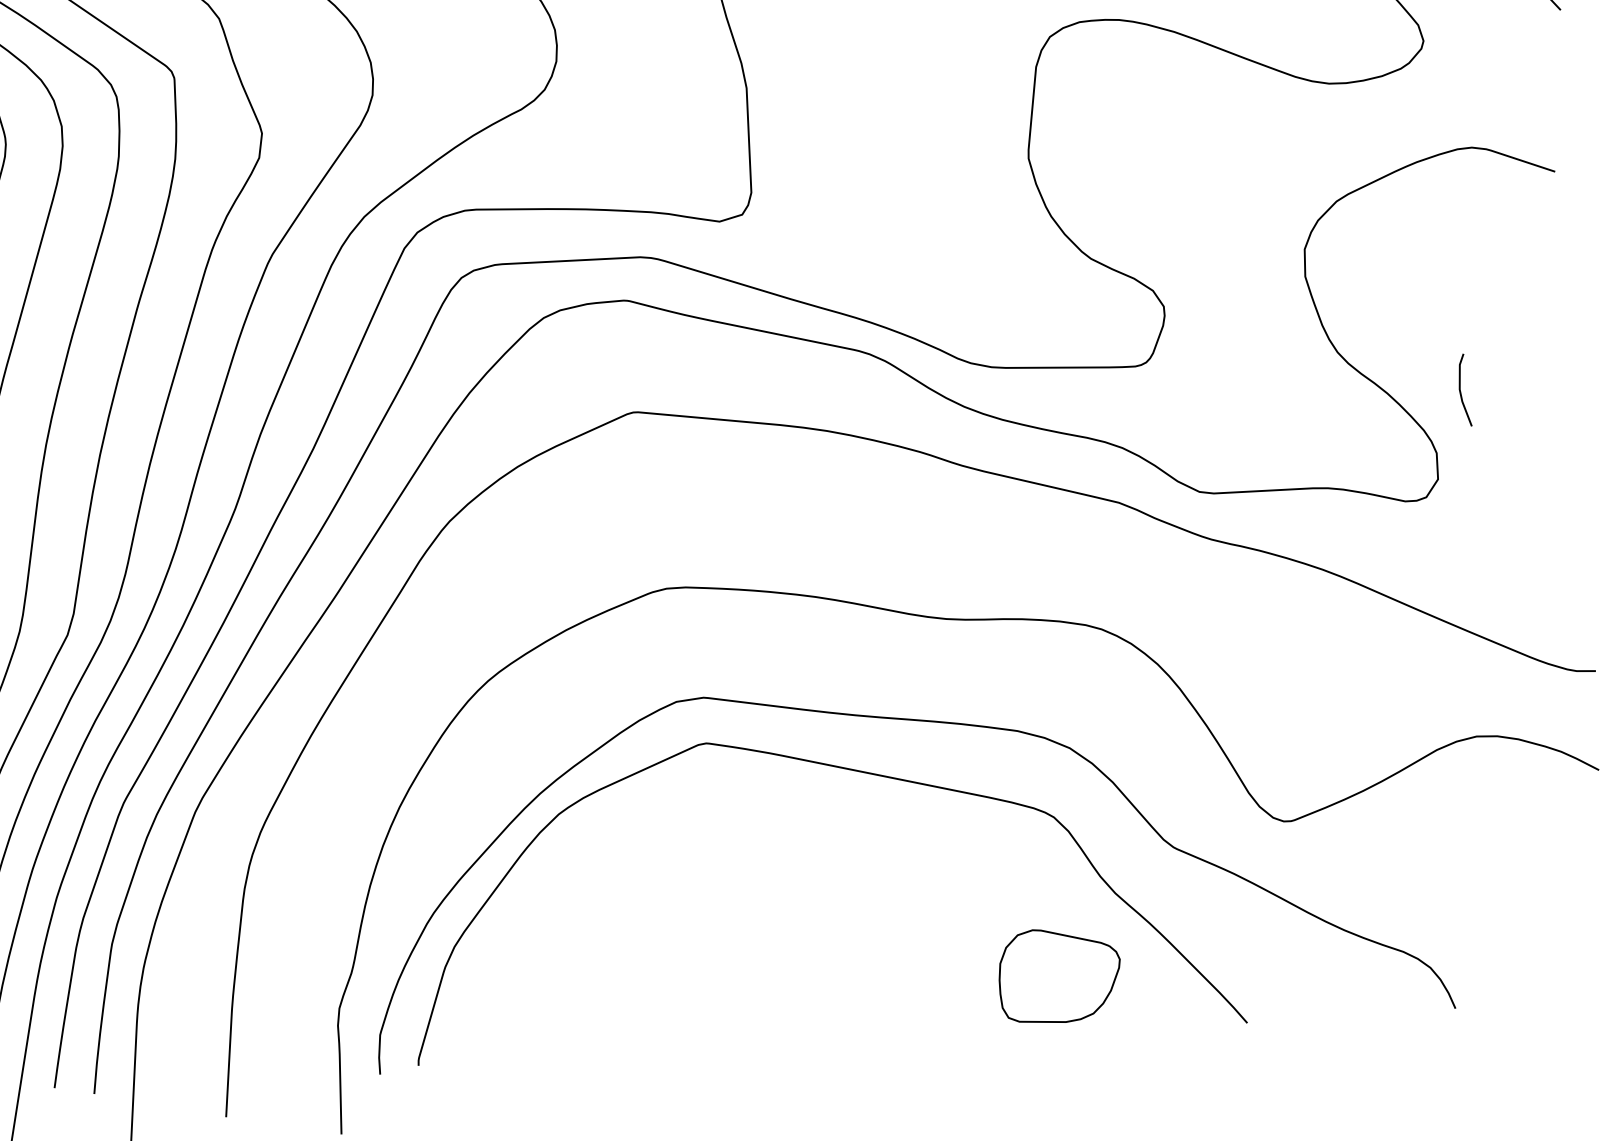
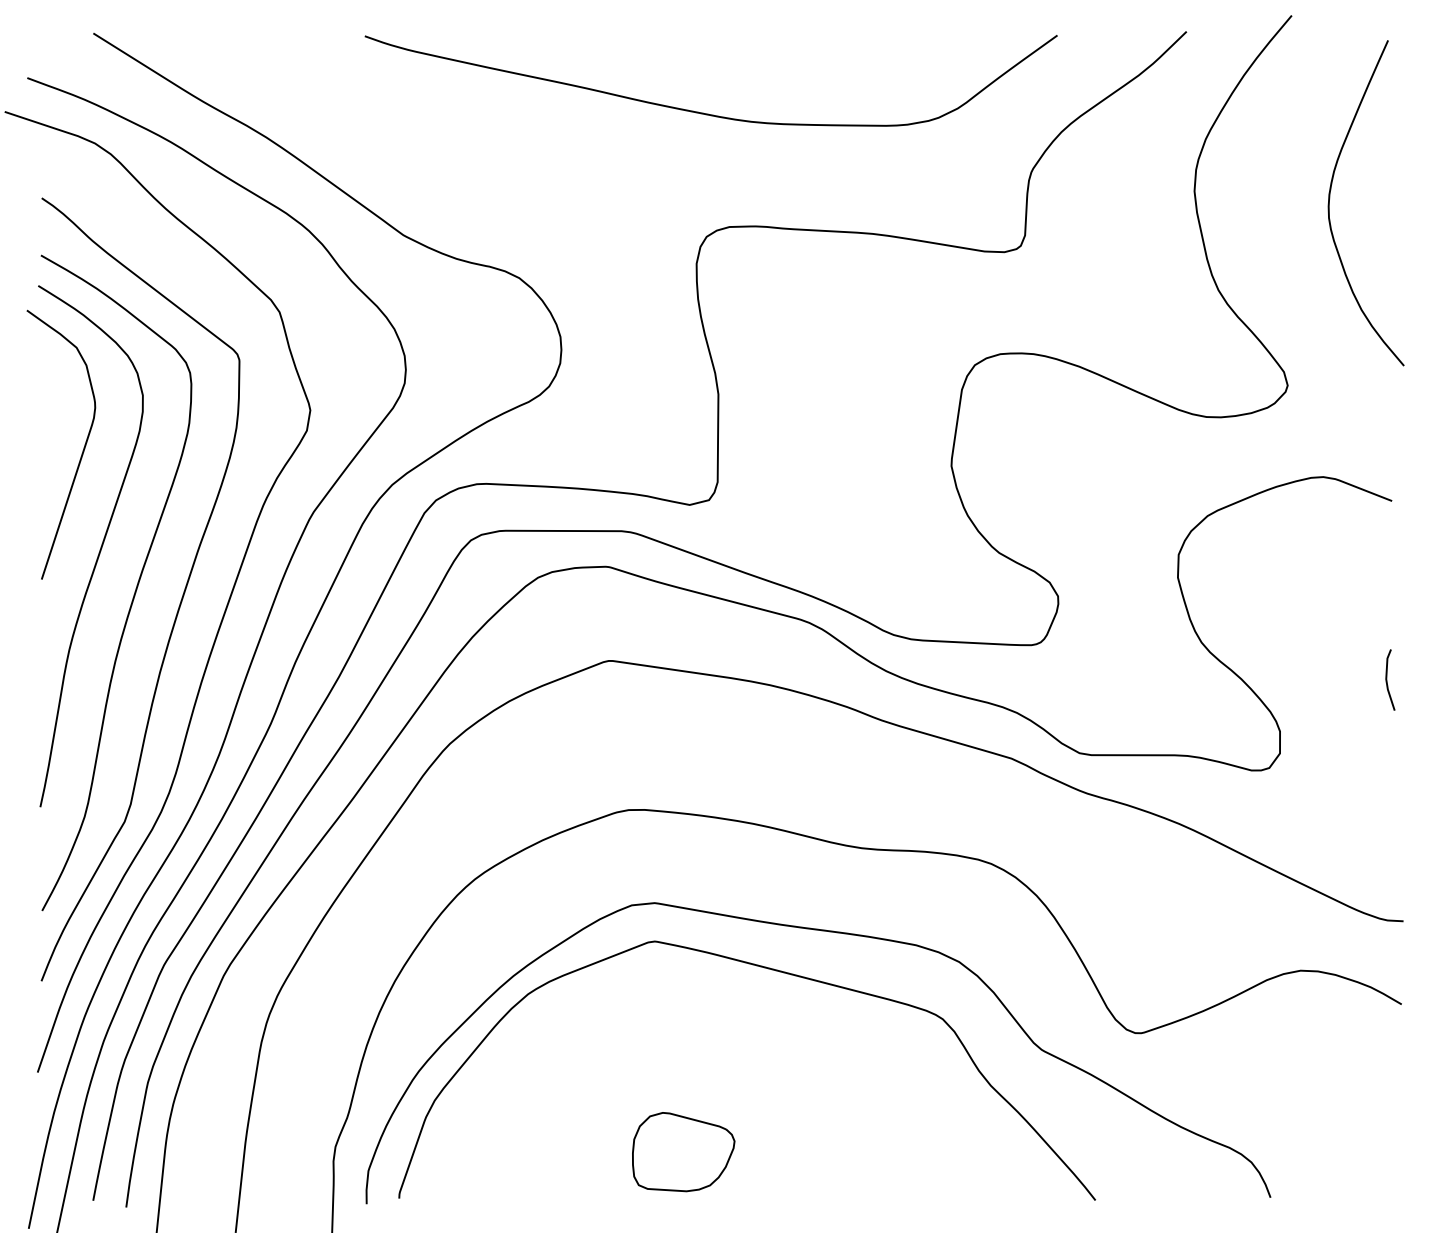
line: (1461, 389) -> (1387, 679), moved
part: (1059, 976) -> (683, 1152), moved

